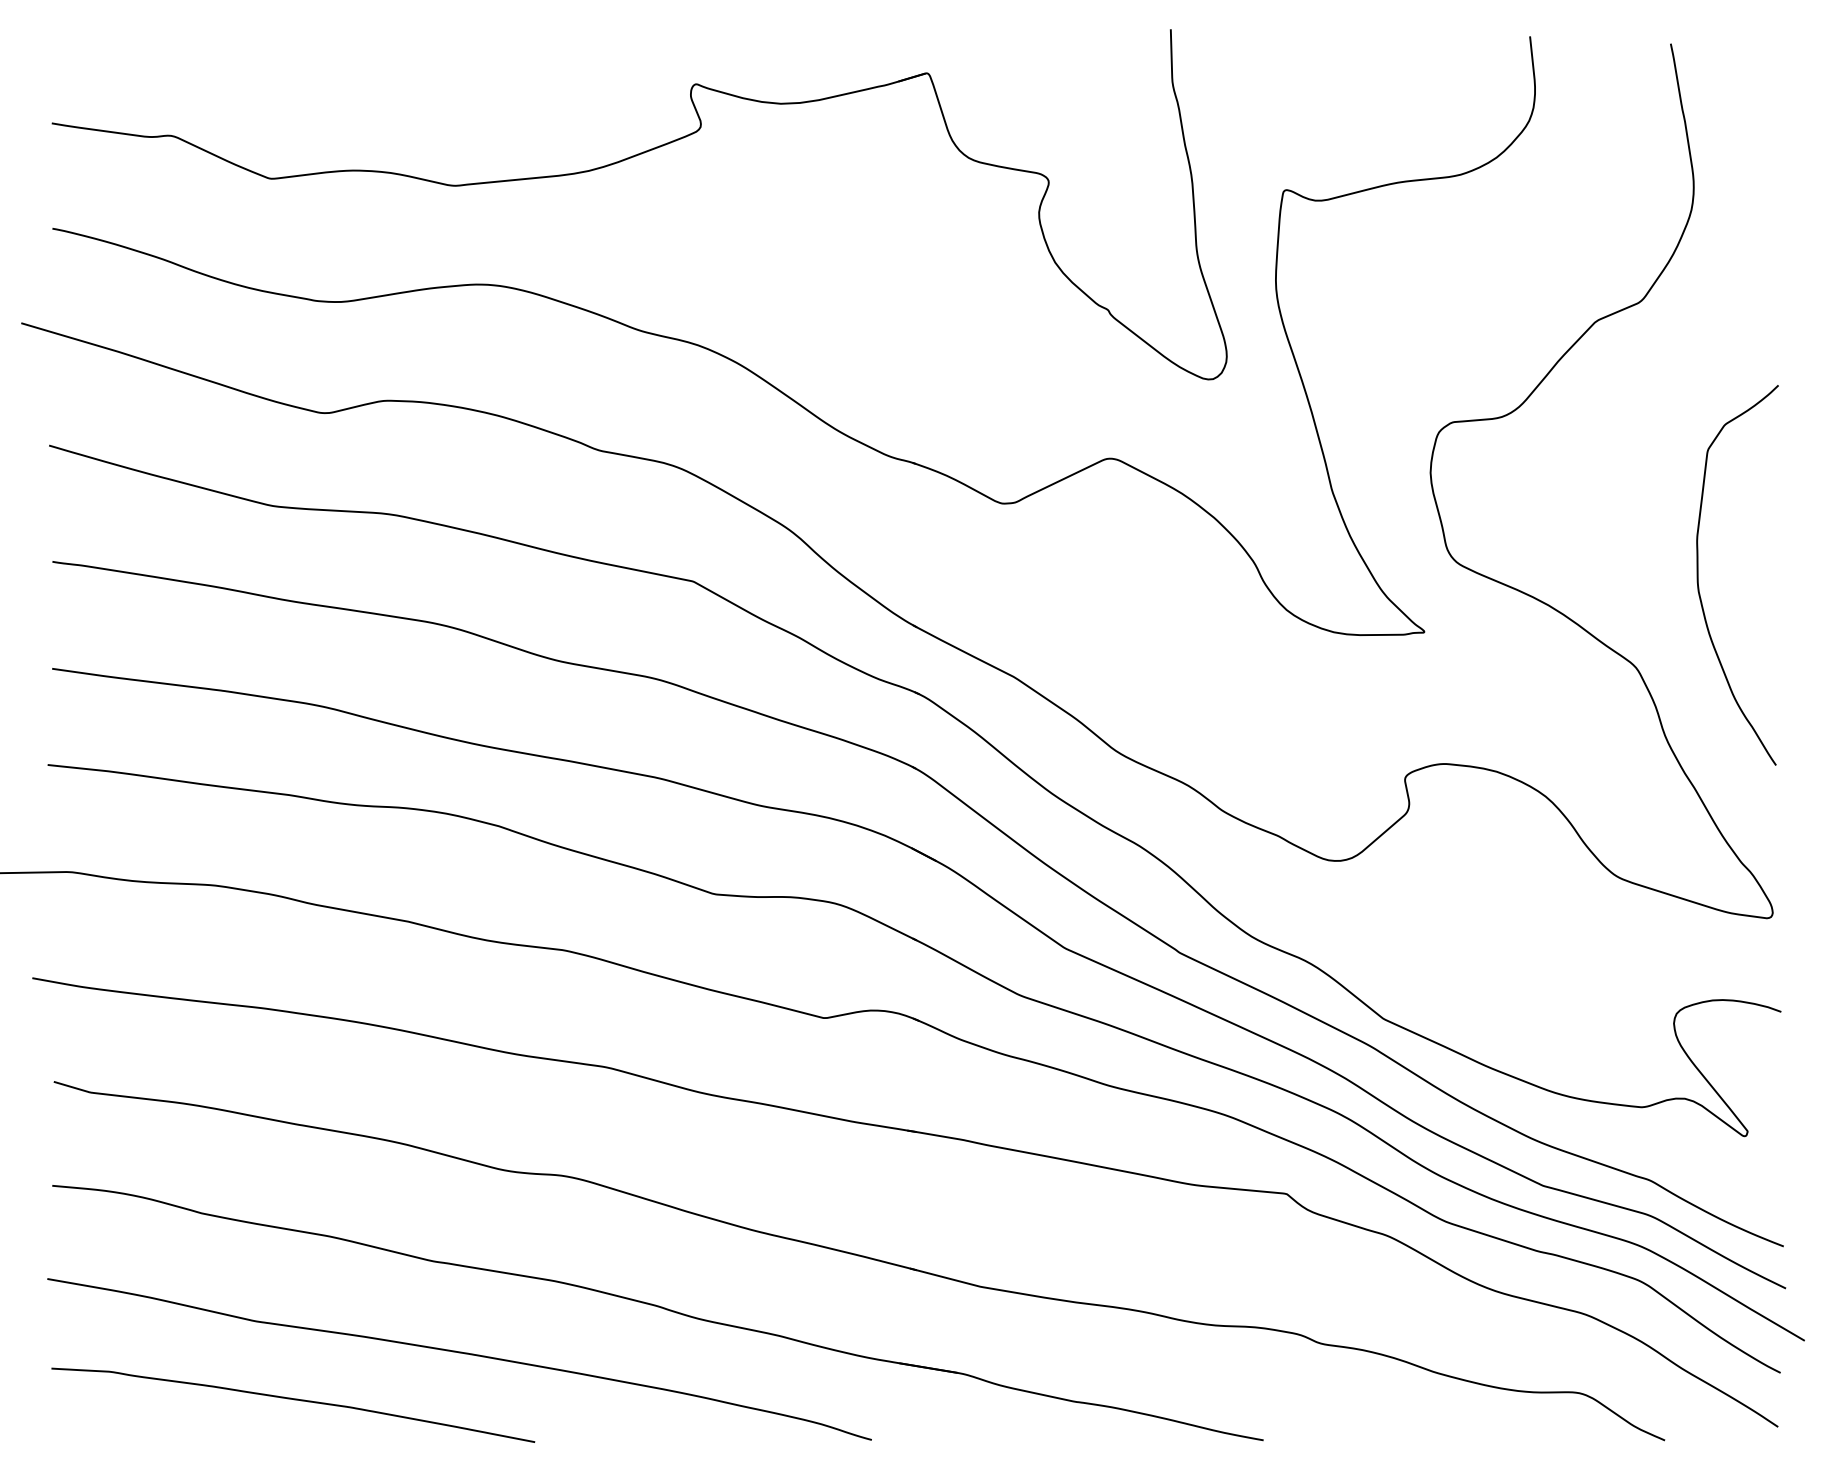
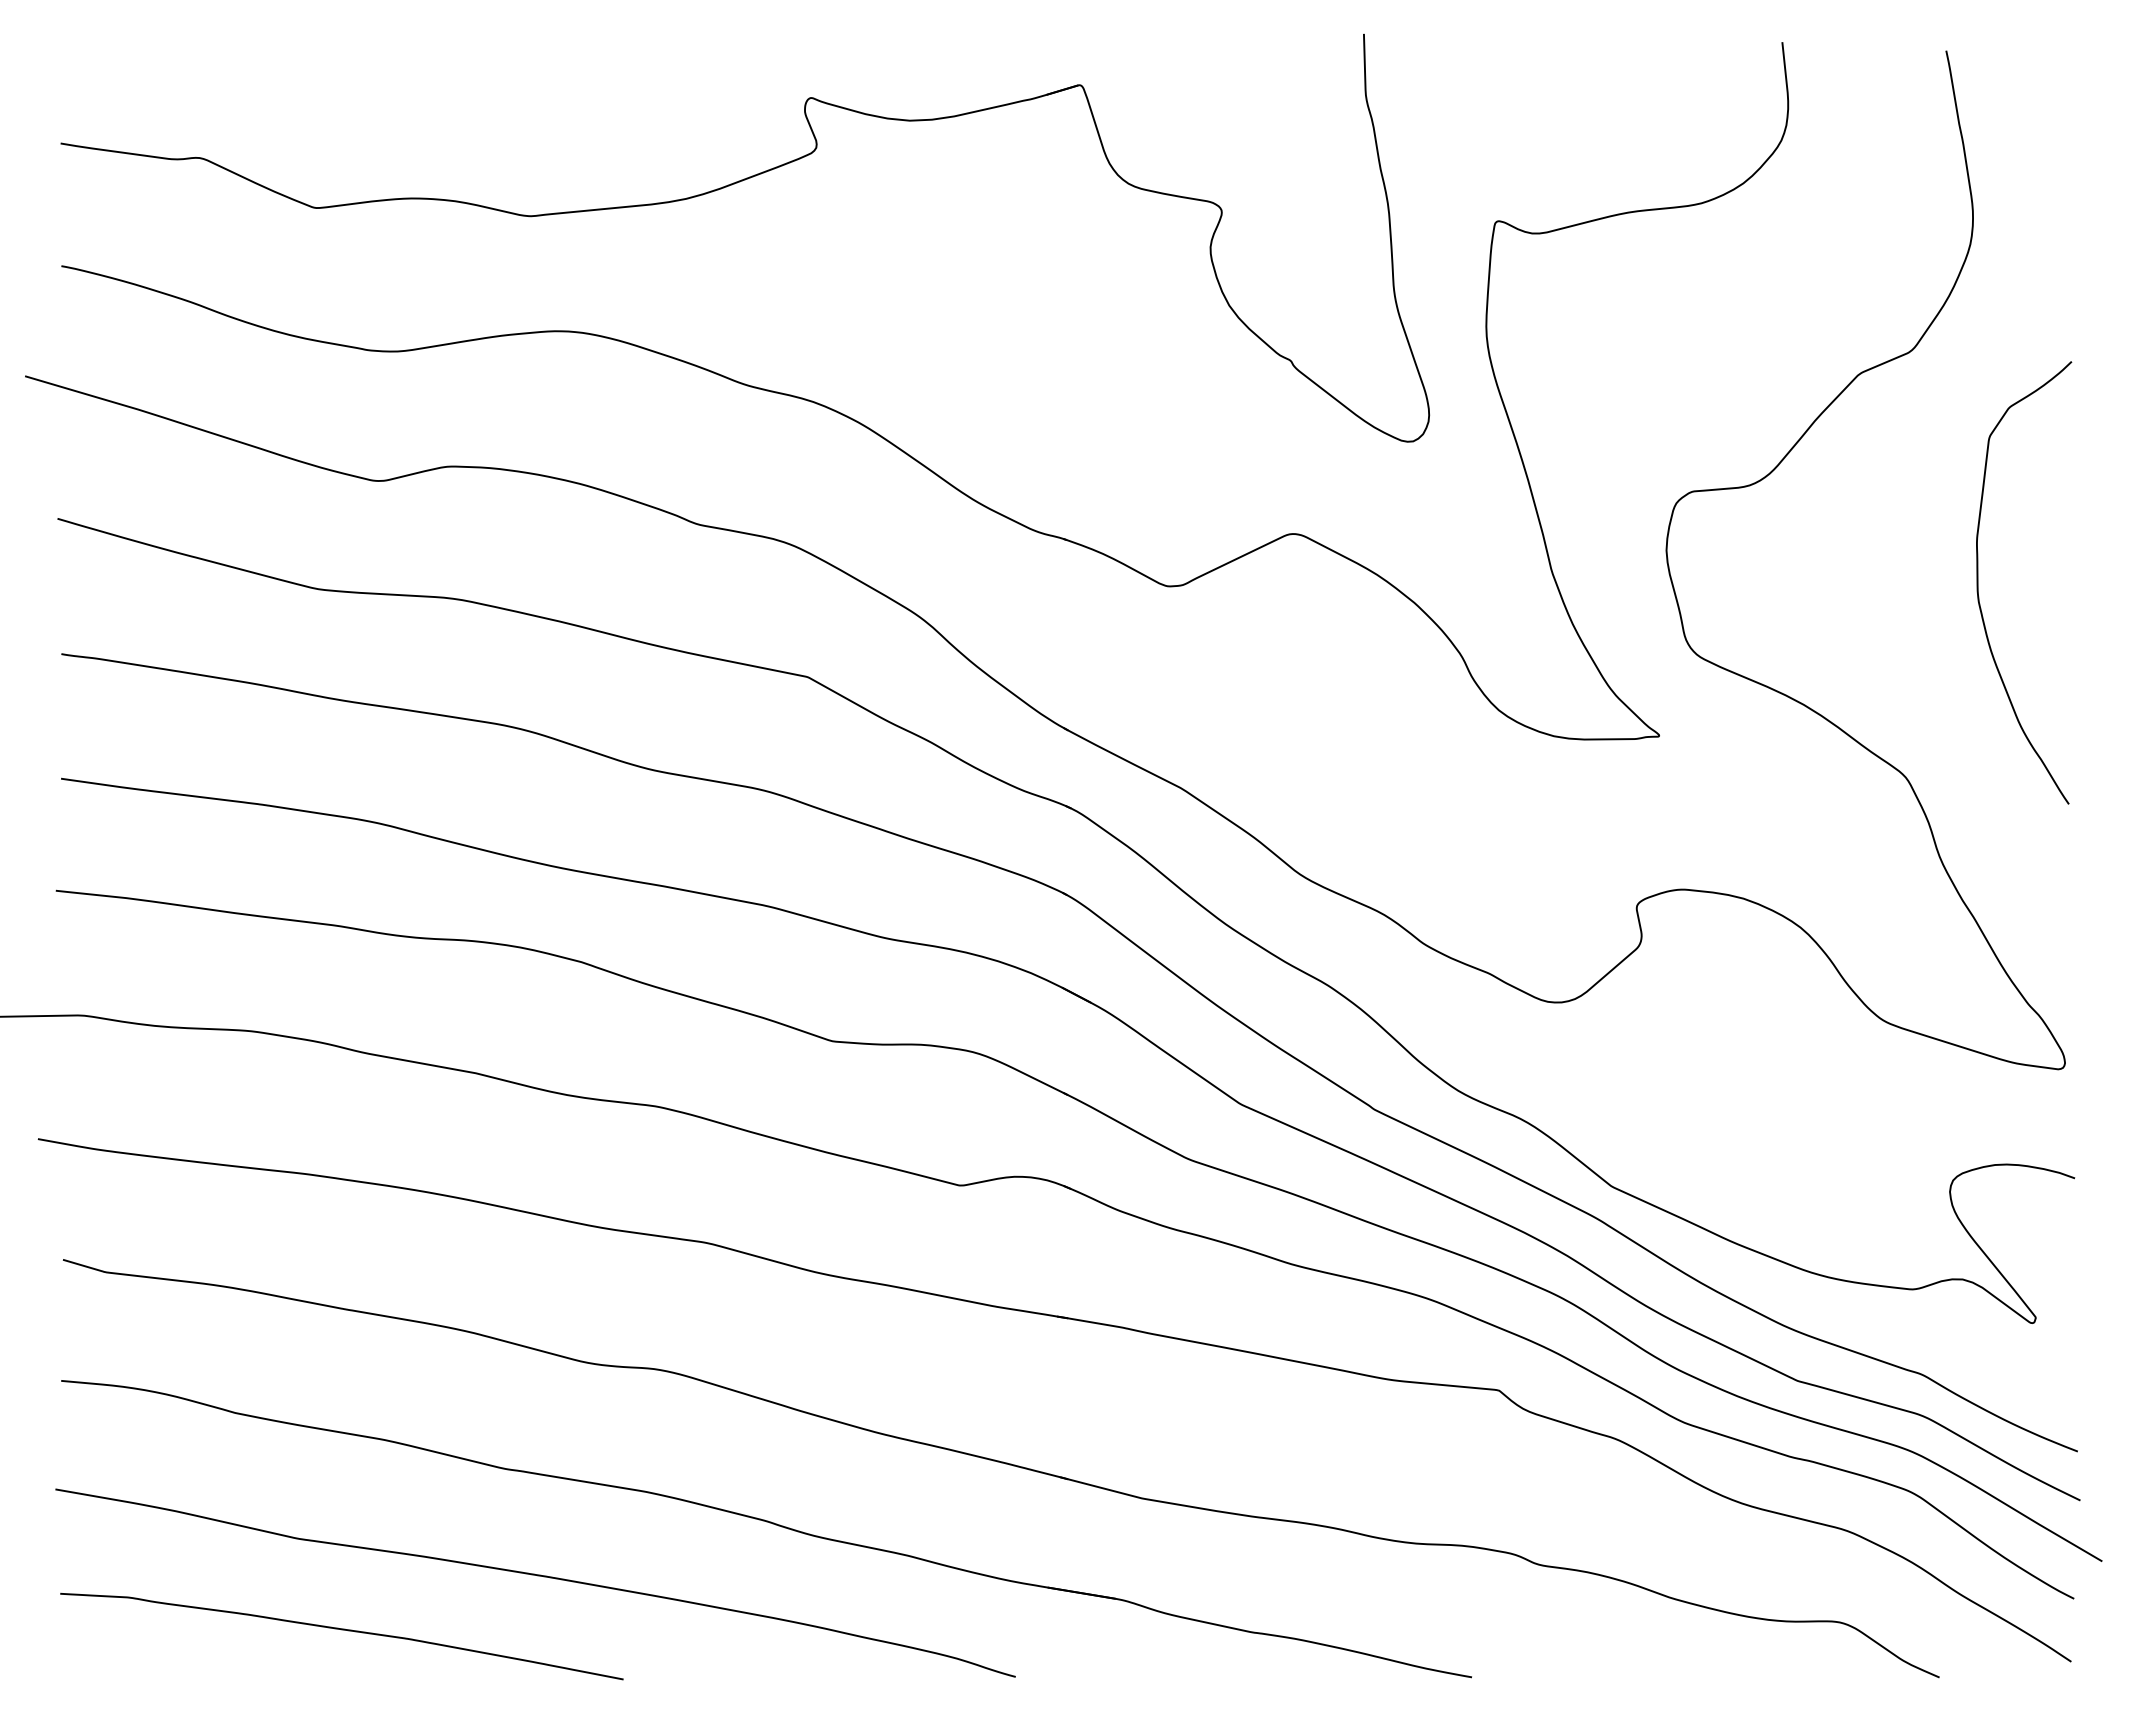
curve: (1698, 575) -> (1978, 582), moved

